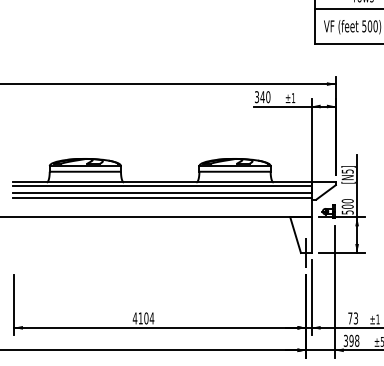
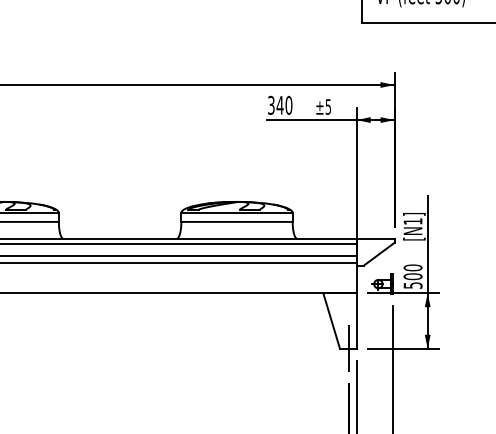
text: (293, 98) -> (328, 107), ±1 -> ±5
text: (347, 171) -> (412, 221), [N5] -> [N1]

